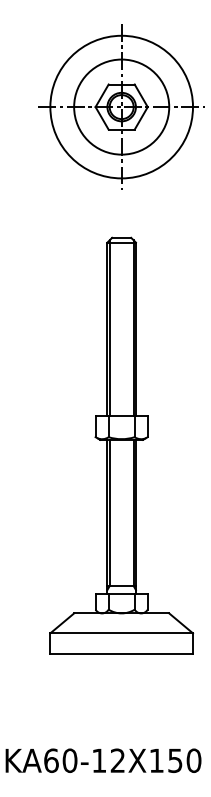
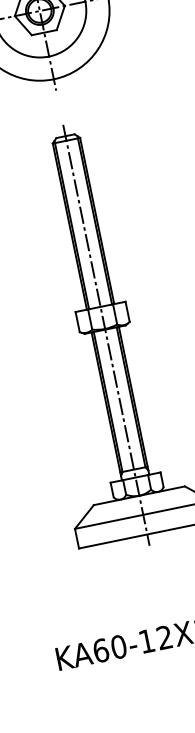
line: (121, 445) -> (106, 335), added

